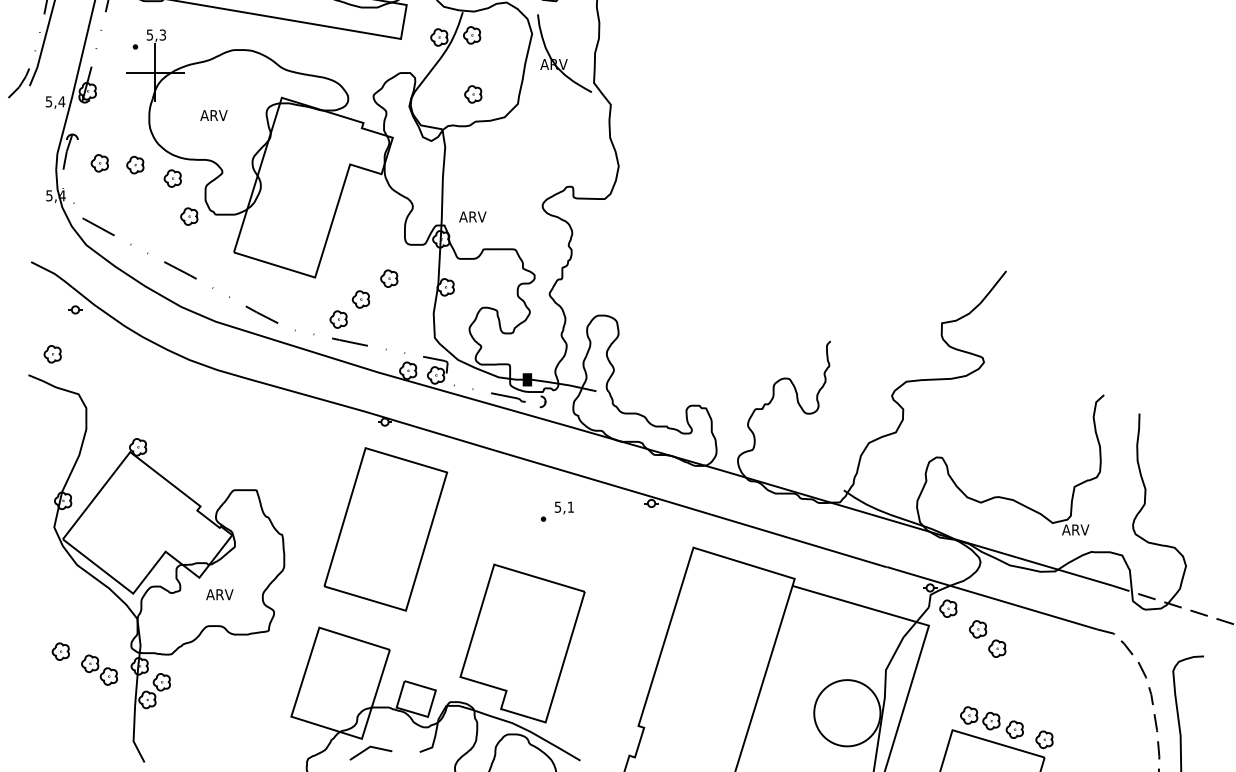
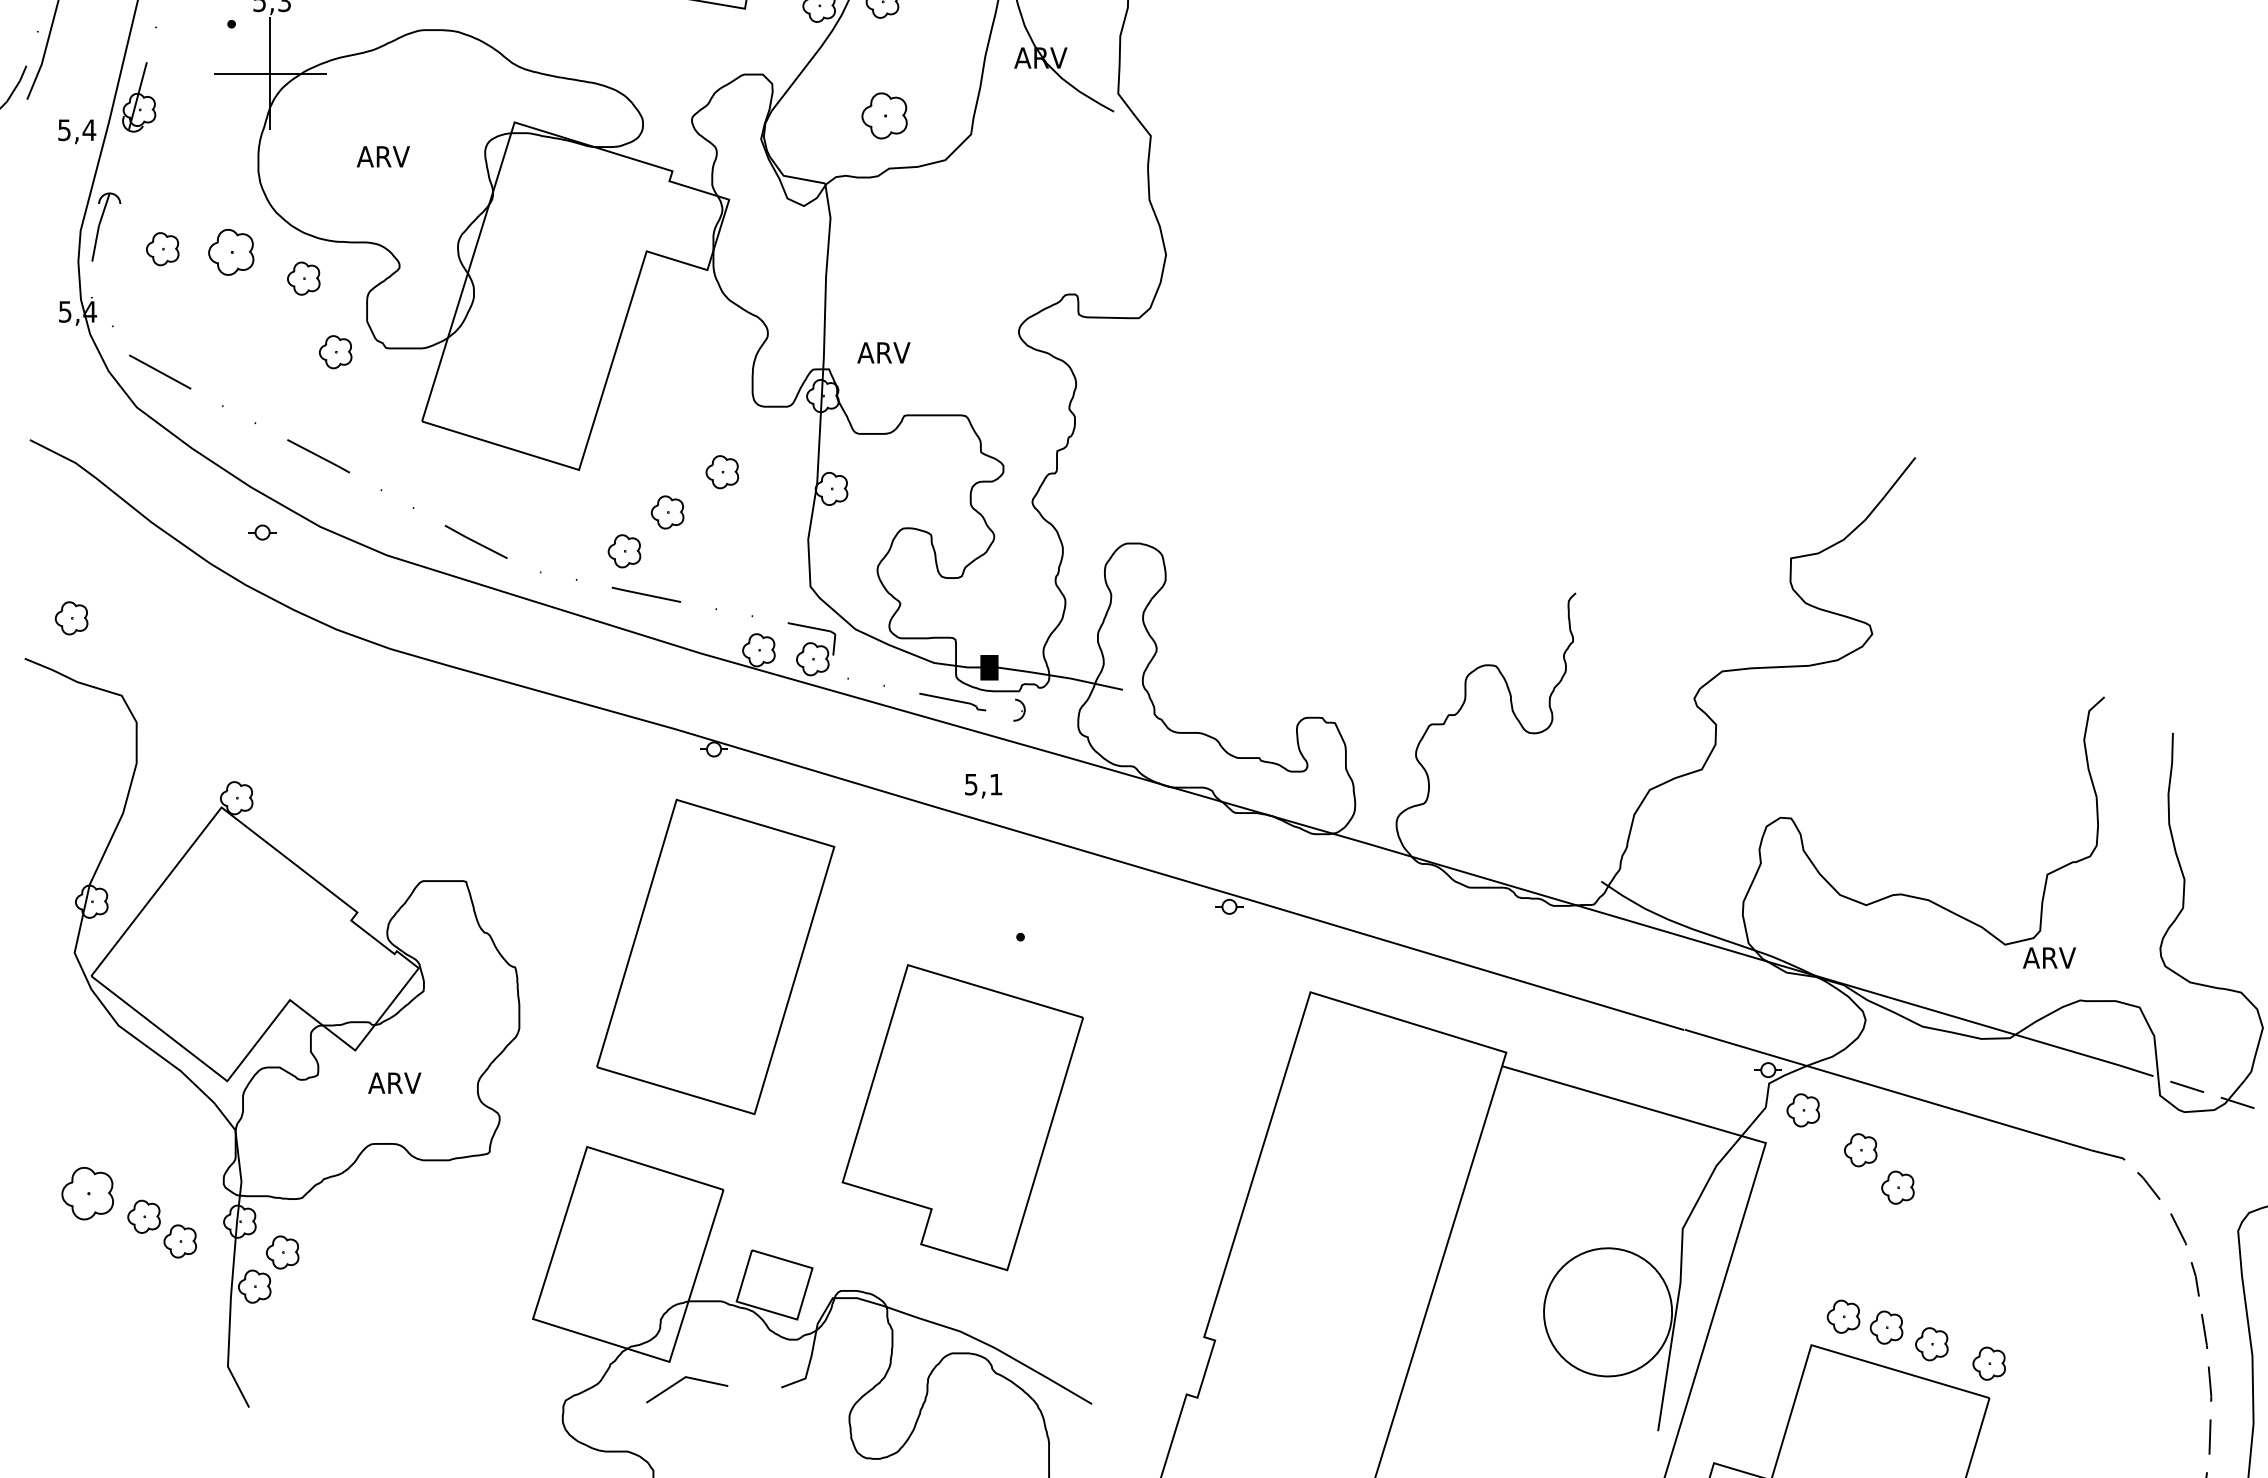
part: (473, 94) -> (885, 116), size x1.4
part: (135, 165) -> (231, 253), size x1.4
part: (75, 309) -> (262, 531), moved
text: (563, 507) -> (981, 785), moved
part: (522, 643) -> (962, 1117), moved
part: (60, 651) -> (86, 1193), size x1.6

